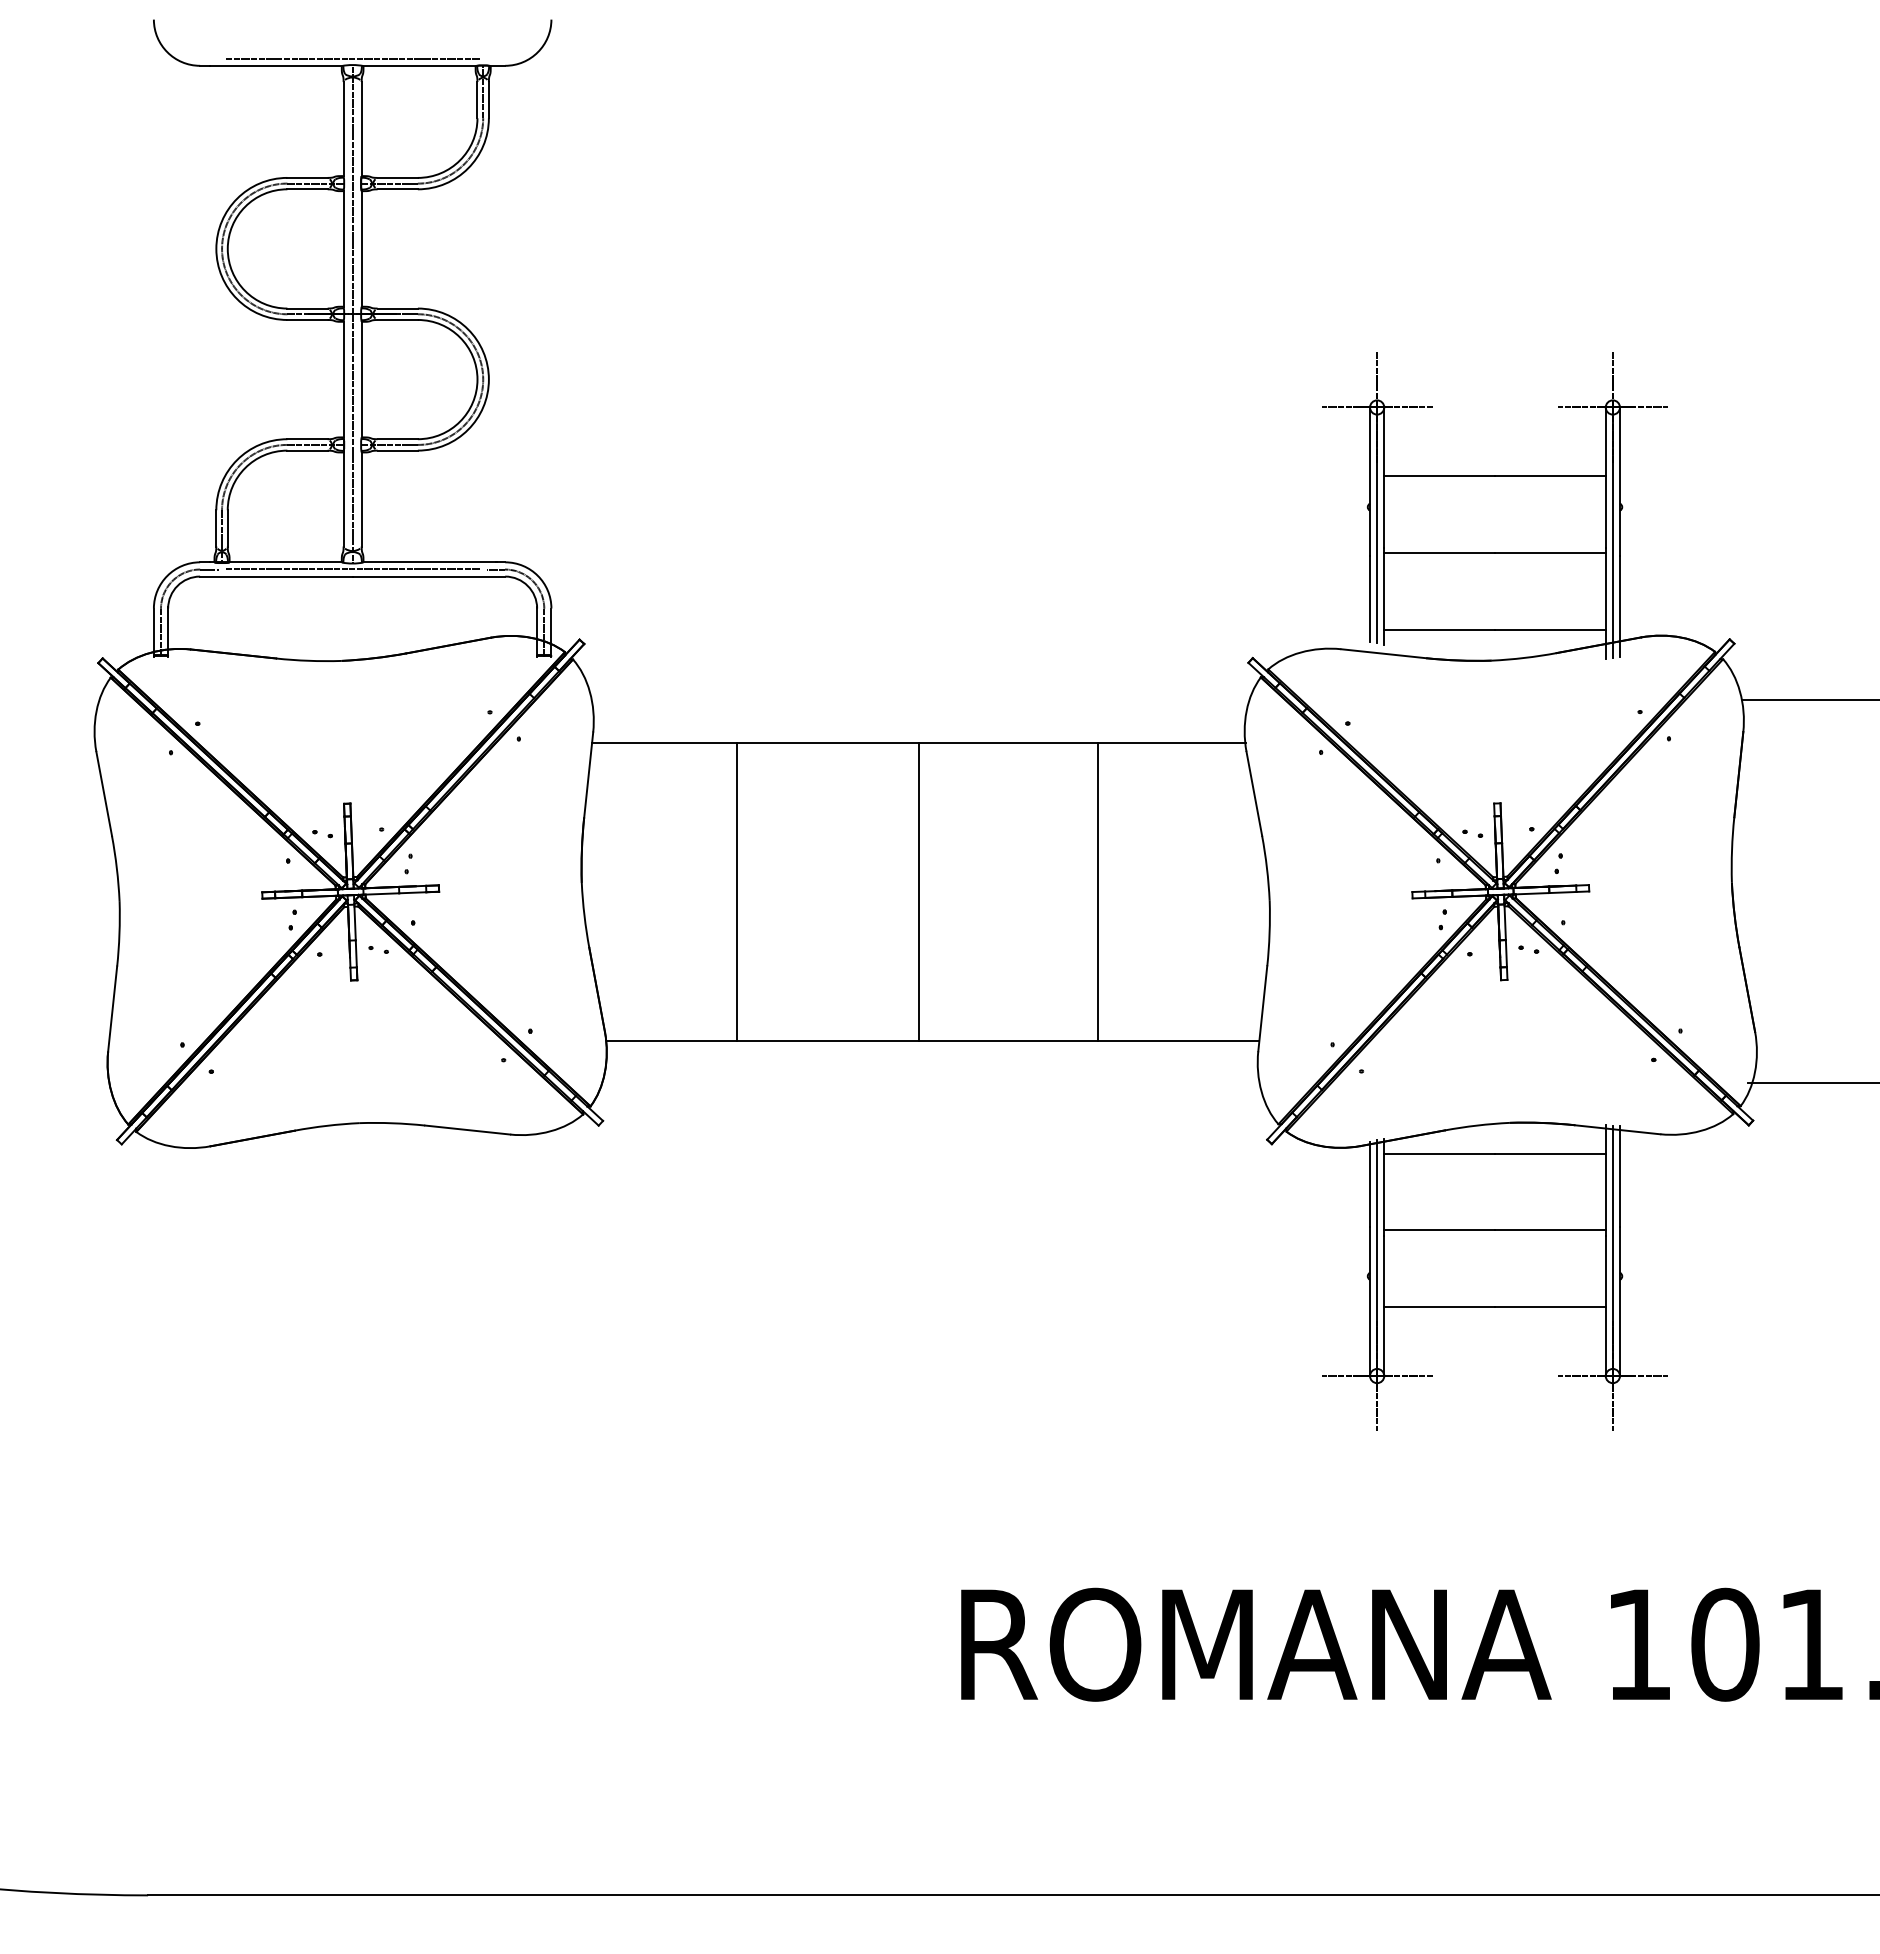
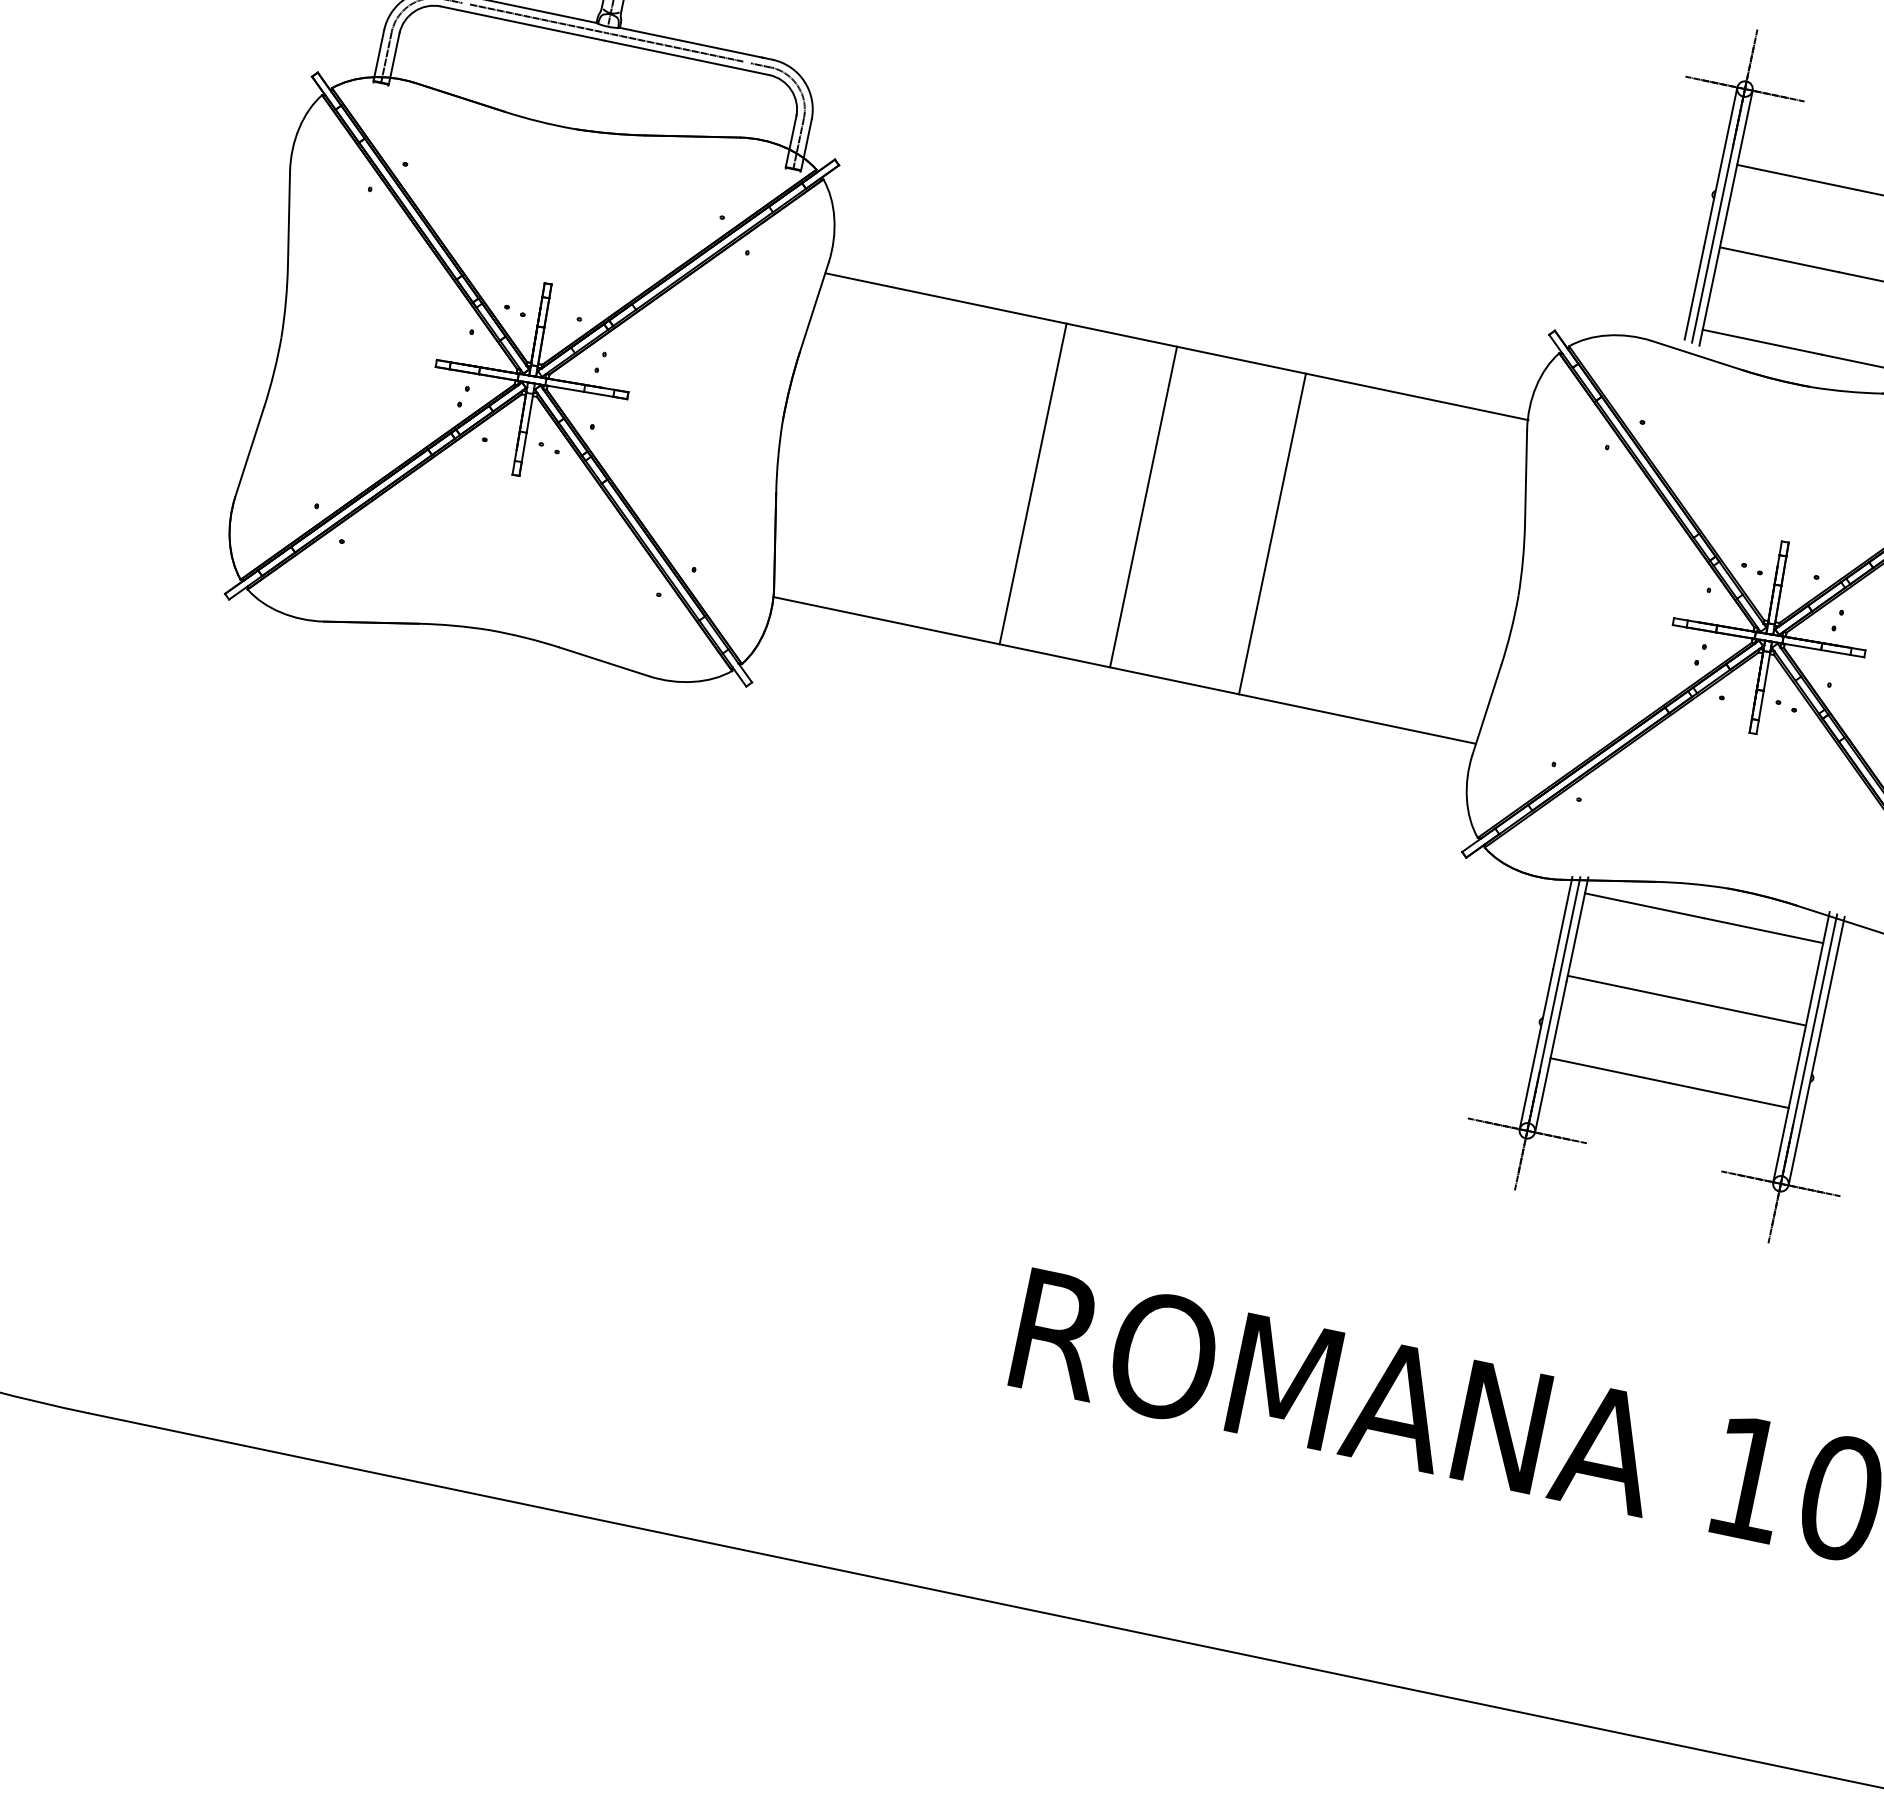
line: (737, 891) -> (1033, 483), moved
line: (1098, 891) -> (1273, 533), moved

